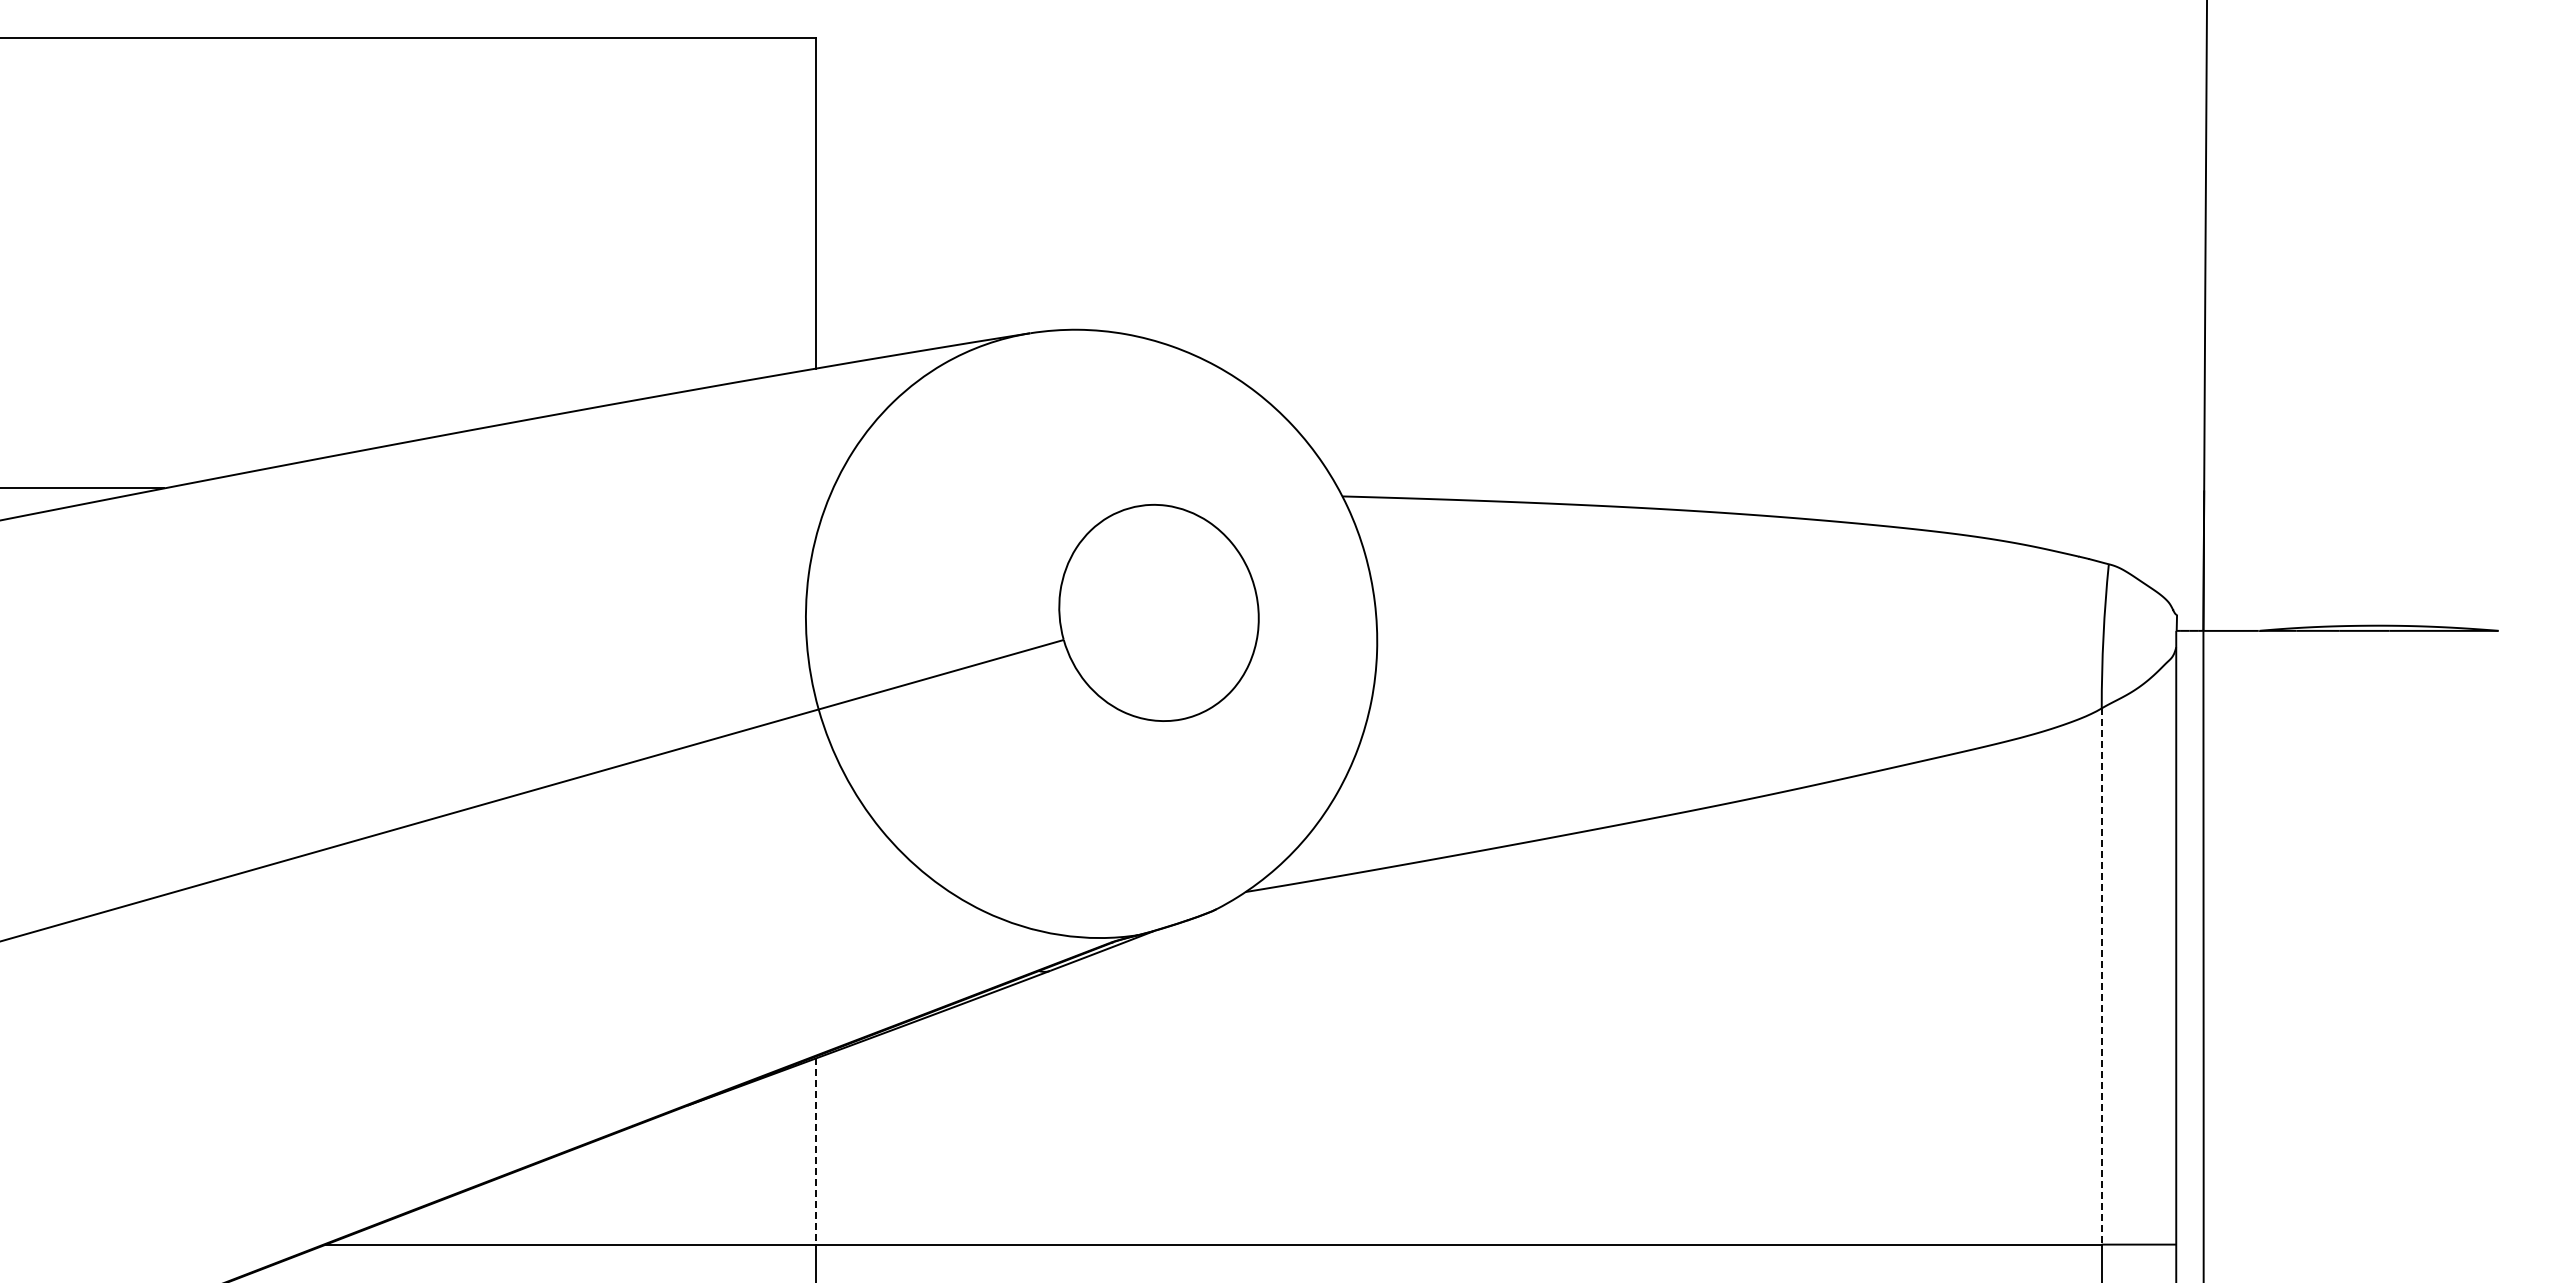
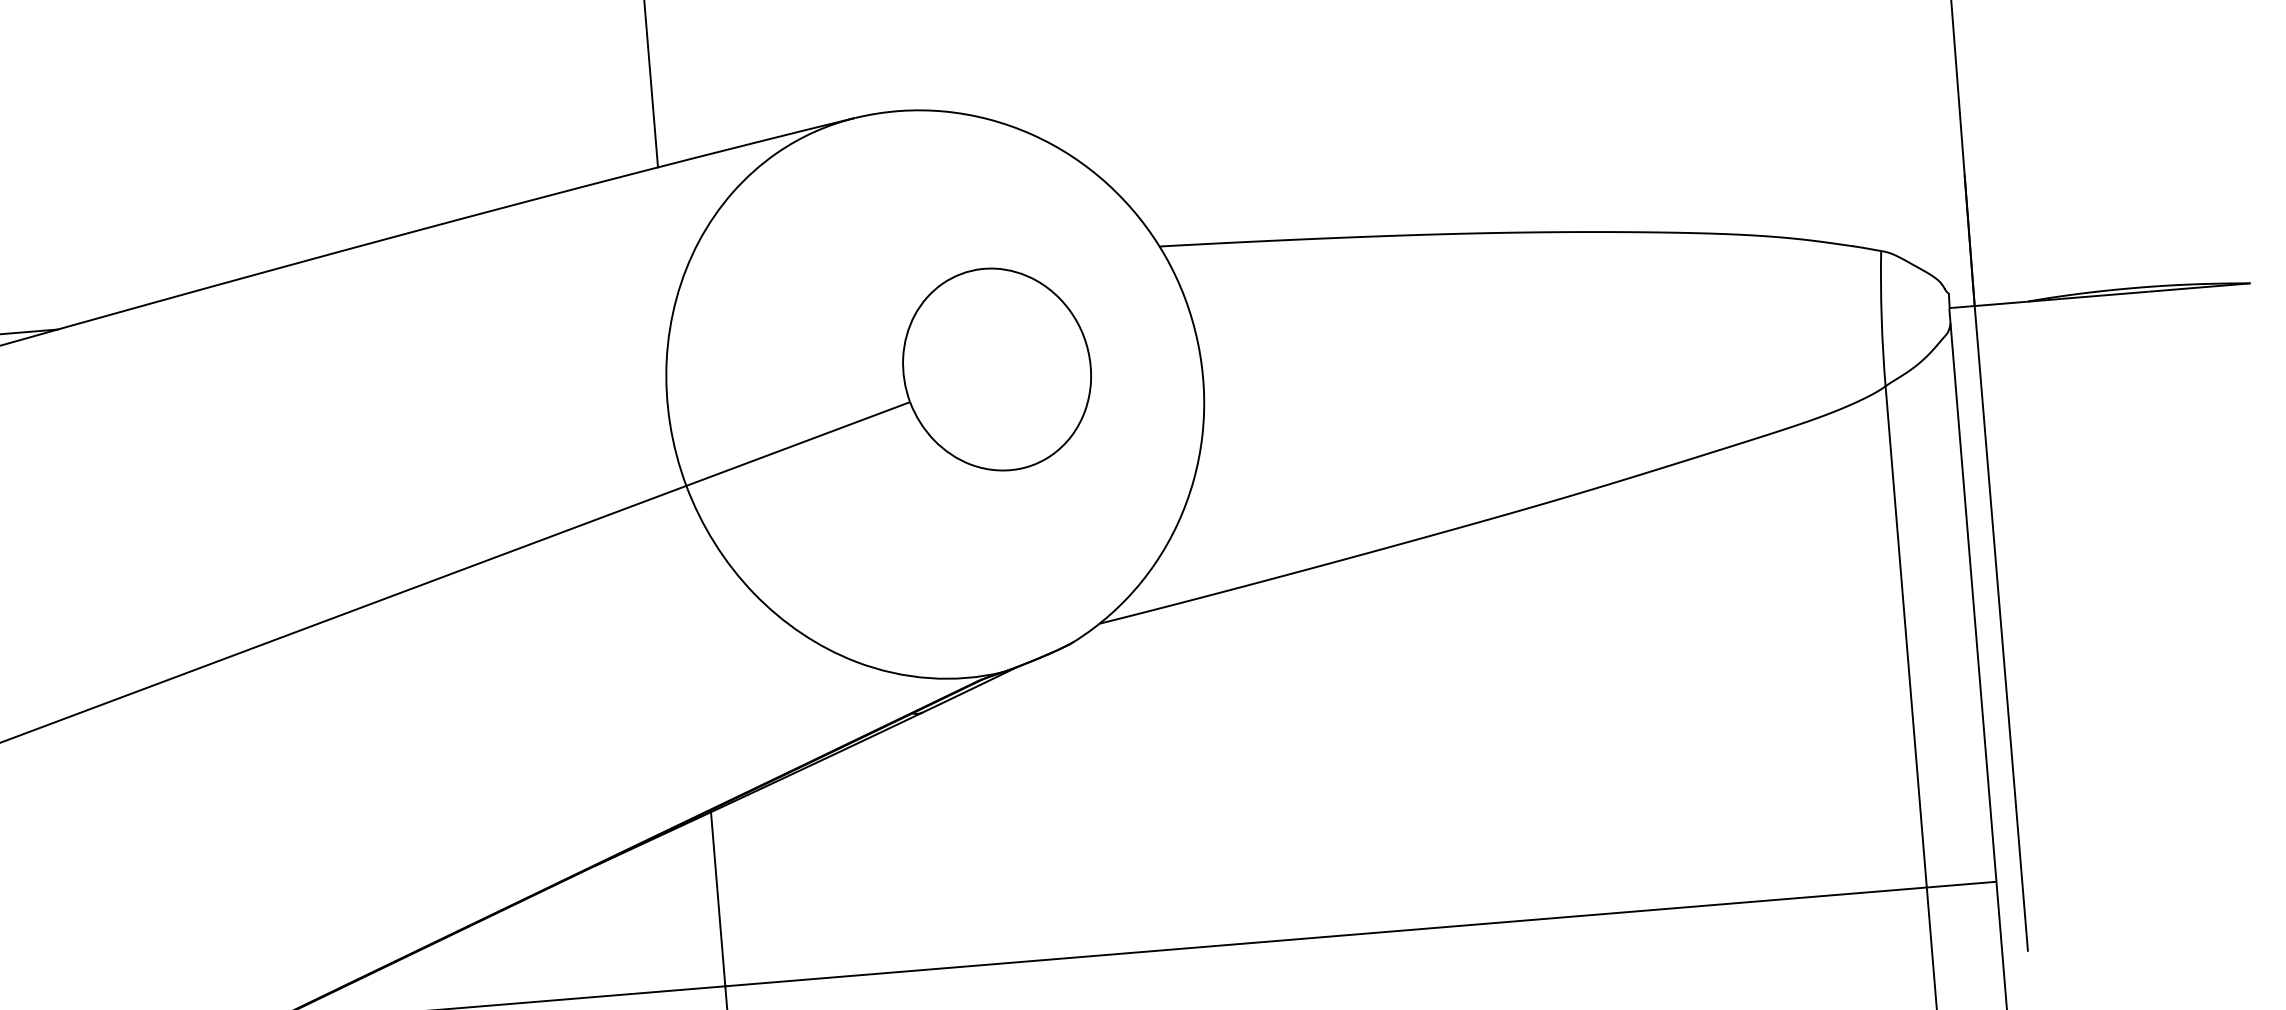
line: (2101, 977) -> (1906, 637), dashed -> solid
line: (816, 1151) -> (718, 899), dashed -> solid

